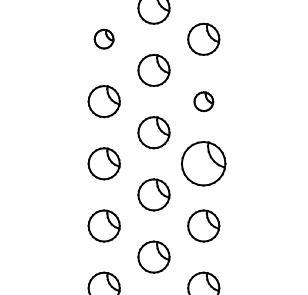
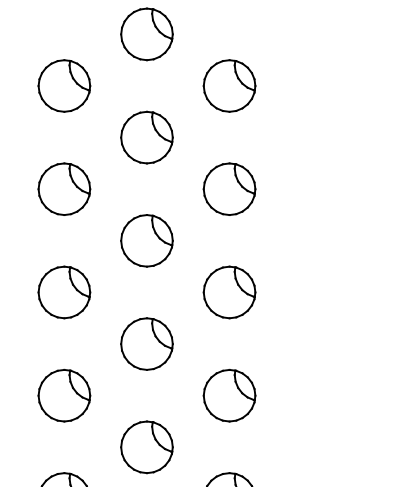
part: (103, 38) -> (63, 84), size x1.67
part: (203, 101) -> (229, 189), size x1.67
part: (203, 163) -> (229, 291), size x0.71

